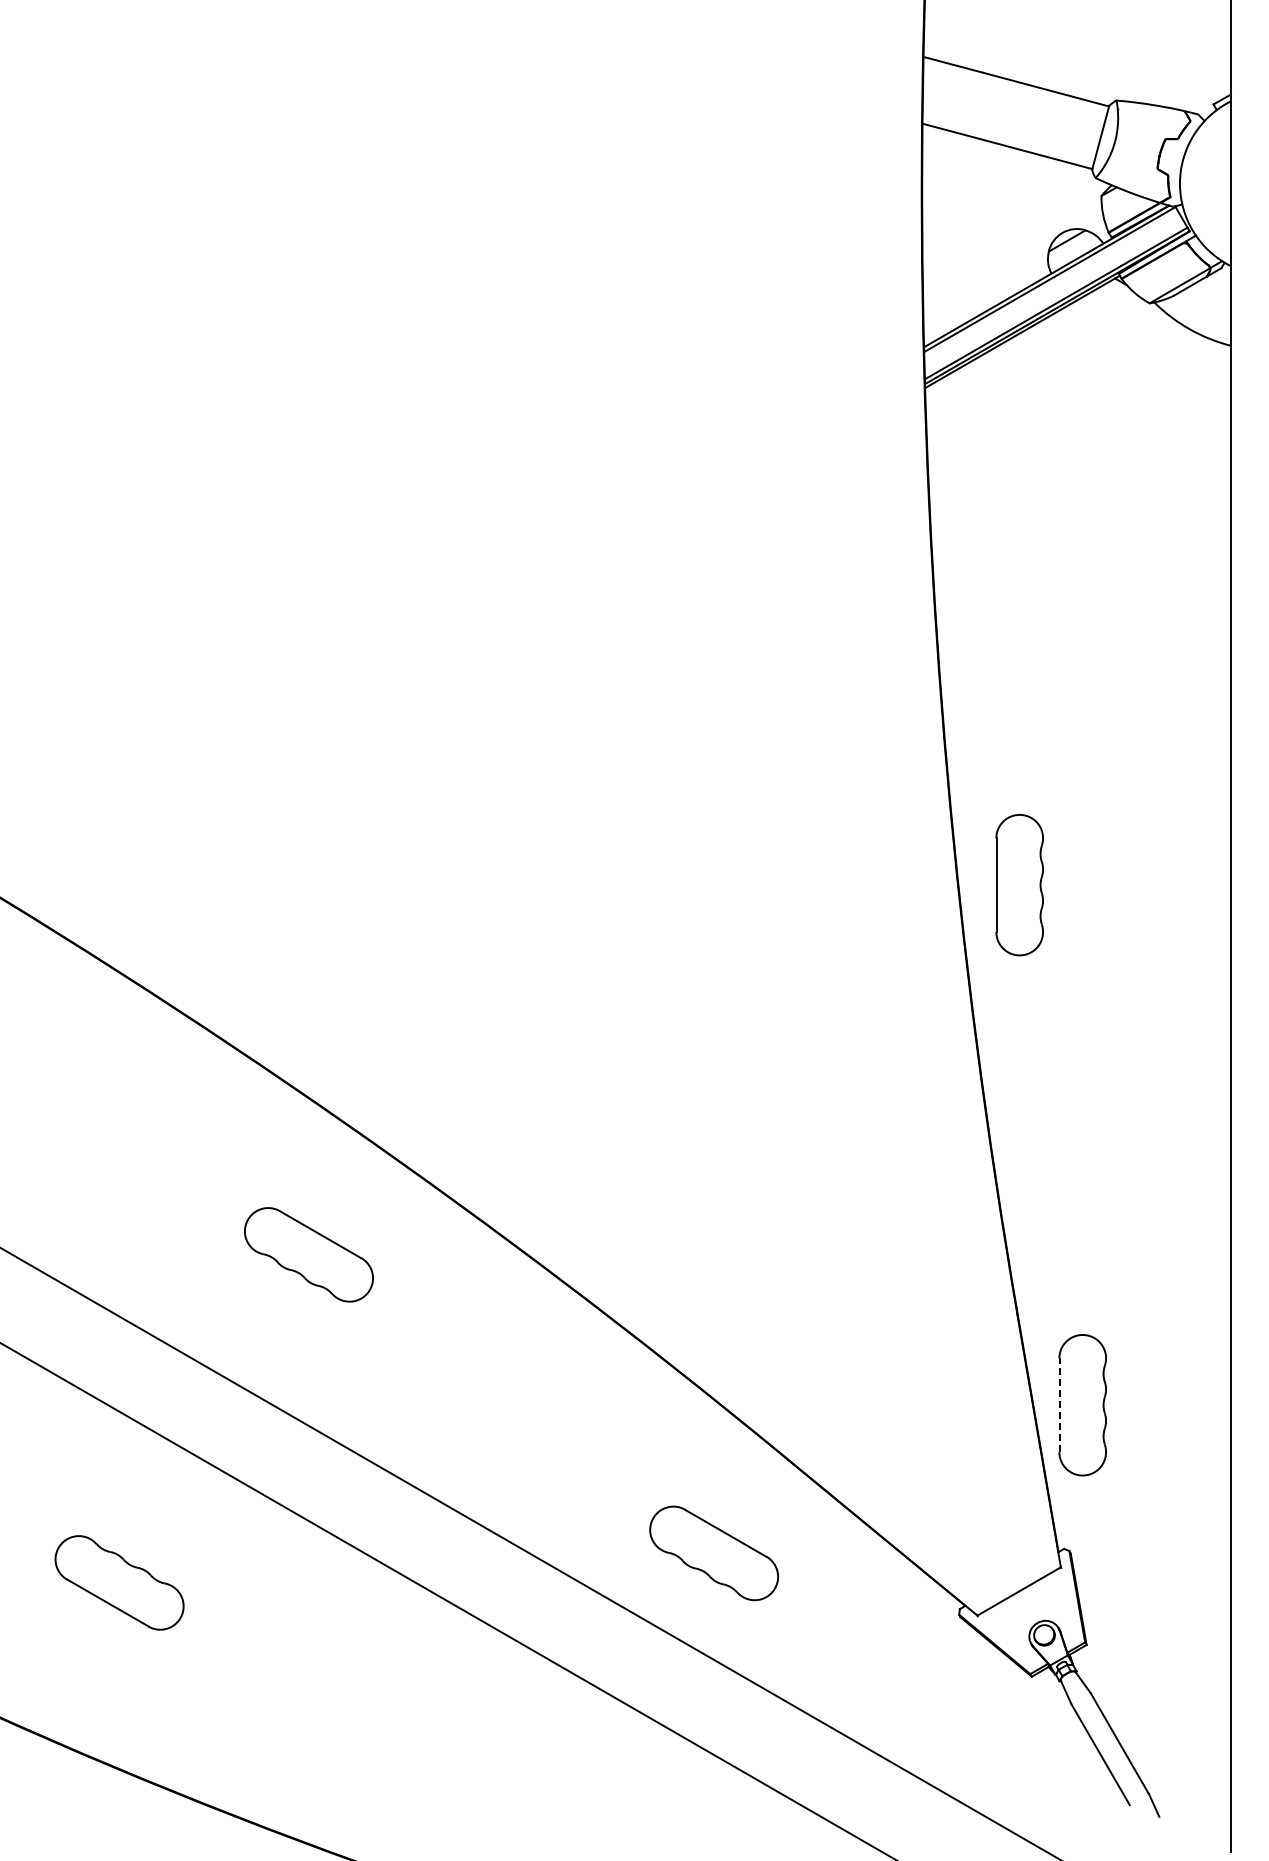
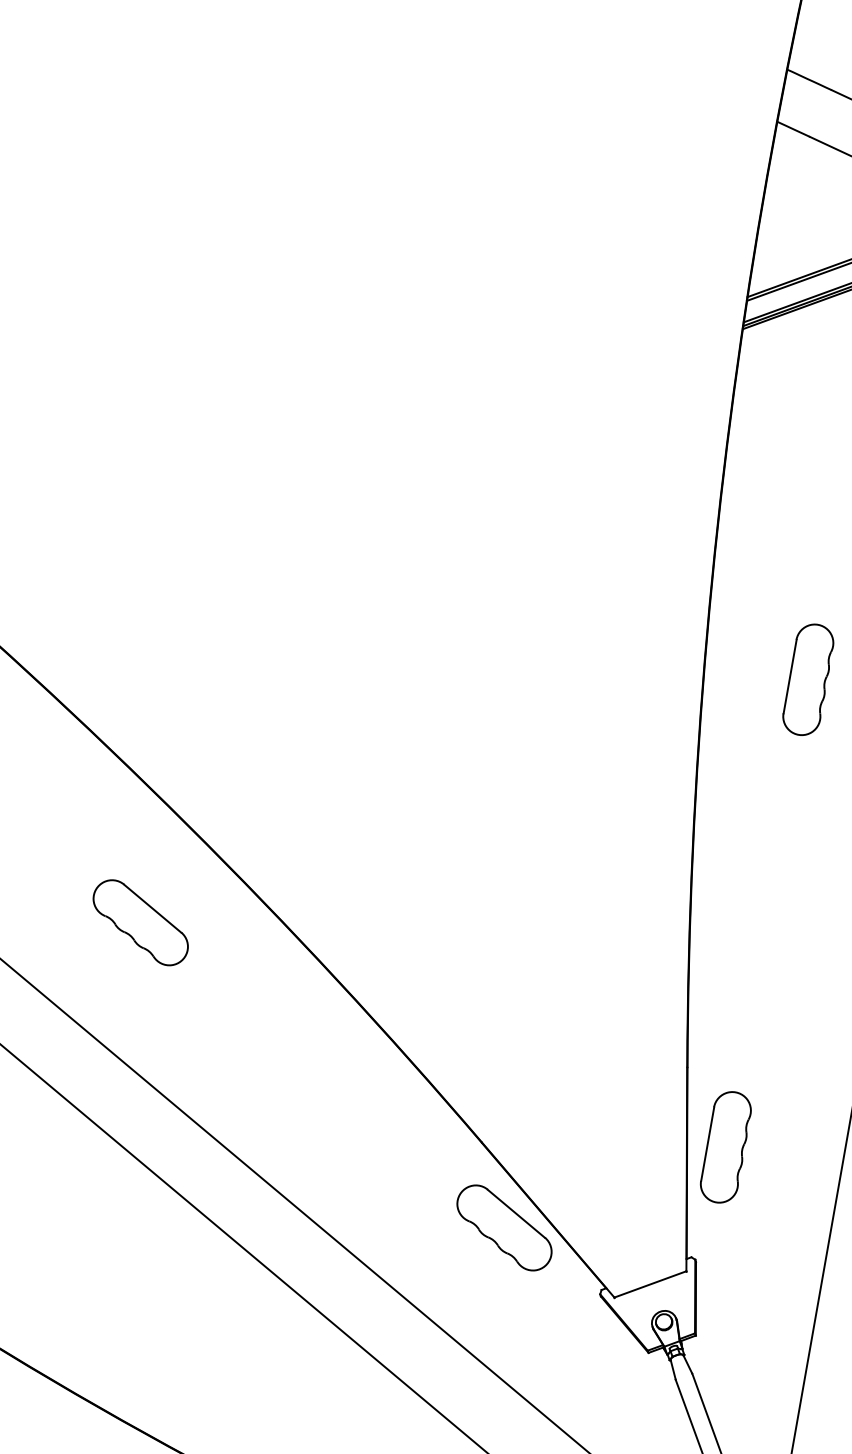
part: (1019, 885) -> (808, 680), moved
line: (1059, 1405) -> (707, 1144), dashed -> solid
part: (713, 1553) -> (504, 1227), moved

